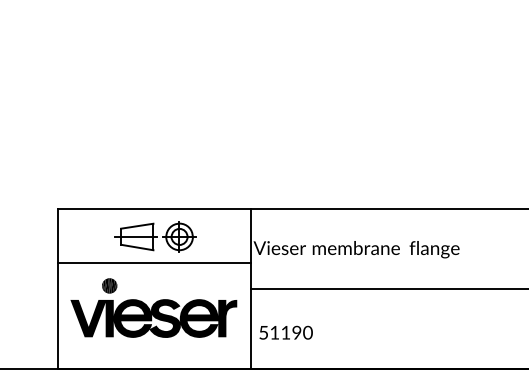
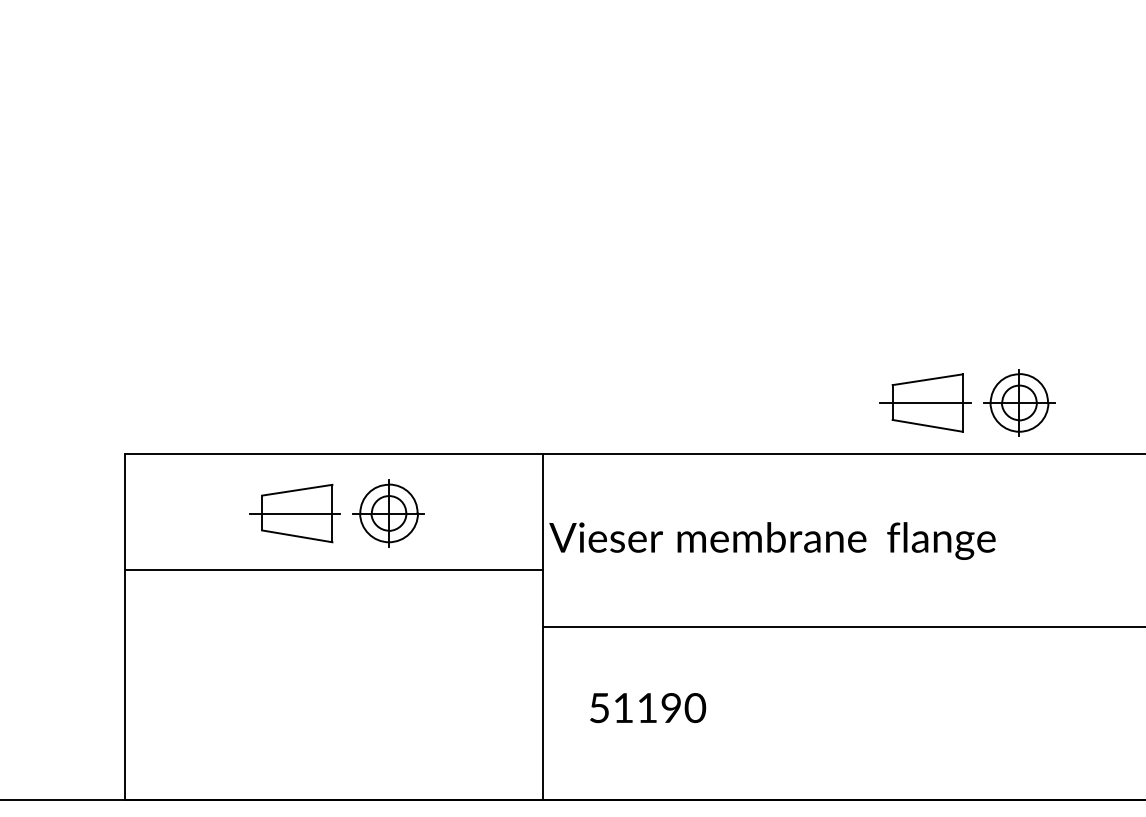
part: (446, 185) -> (967, 402), added
part: (153, 307) -> (332, 666), removed
text: (285, 332) -> (646, 707), moved

